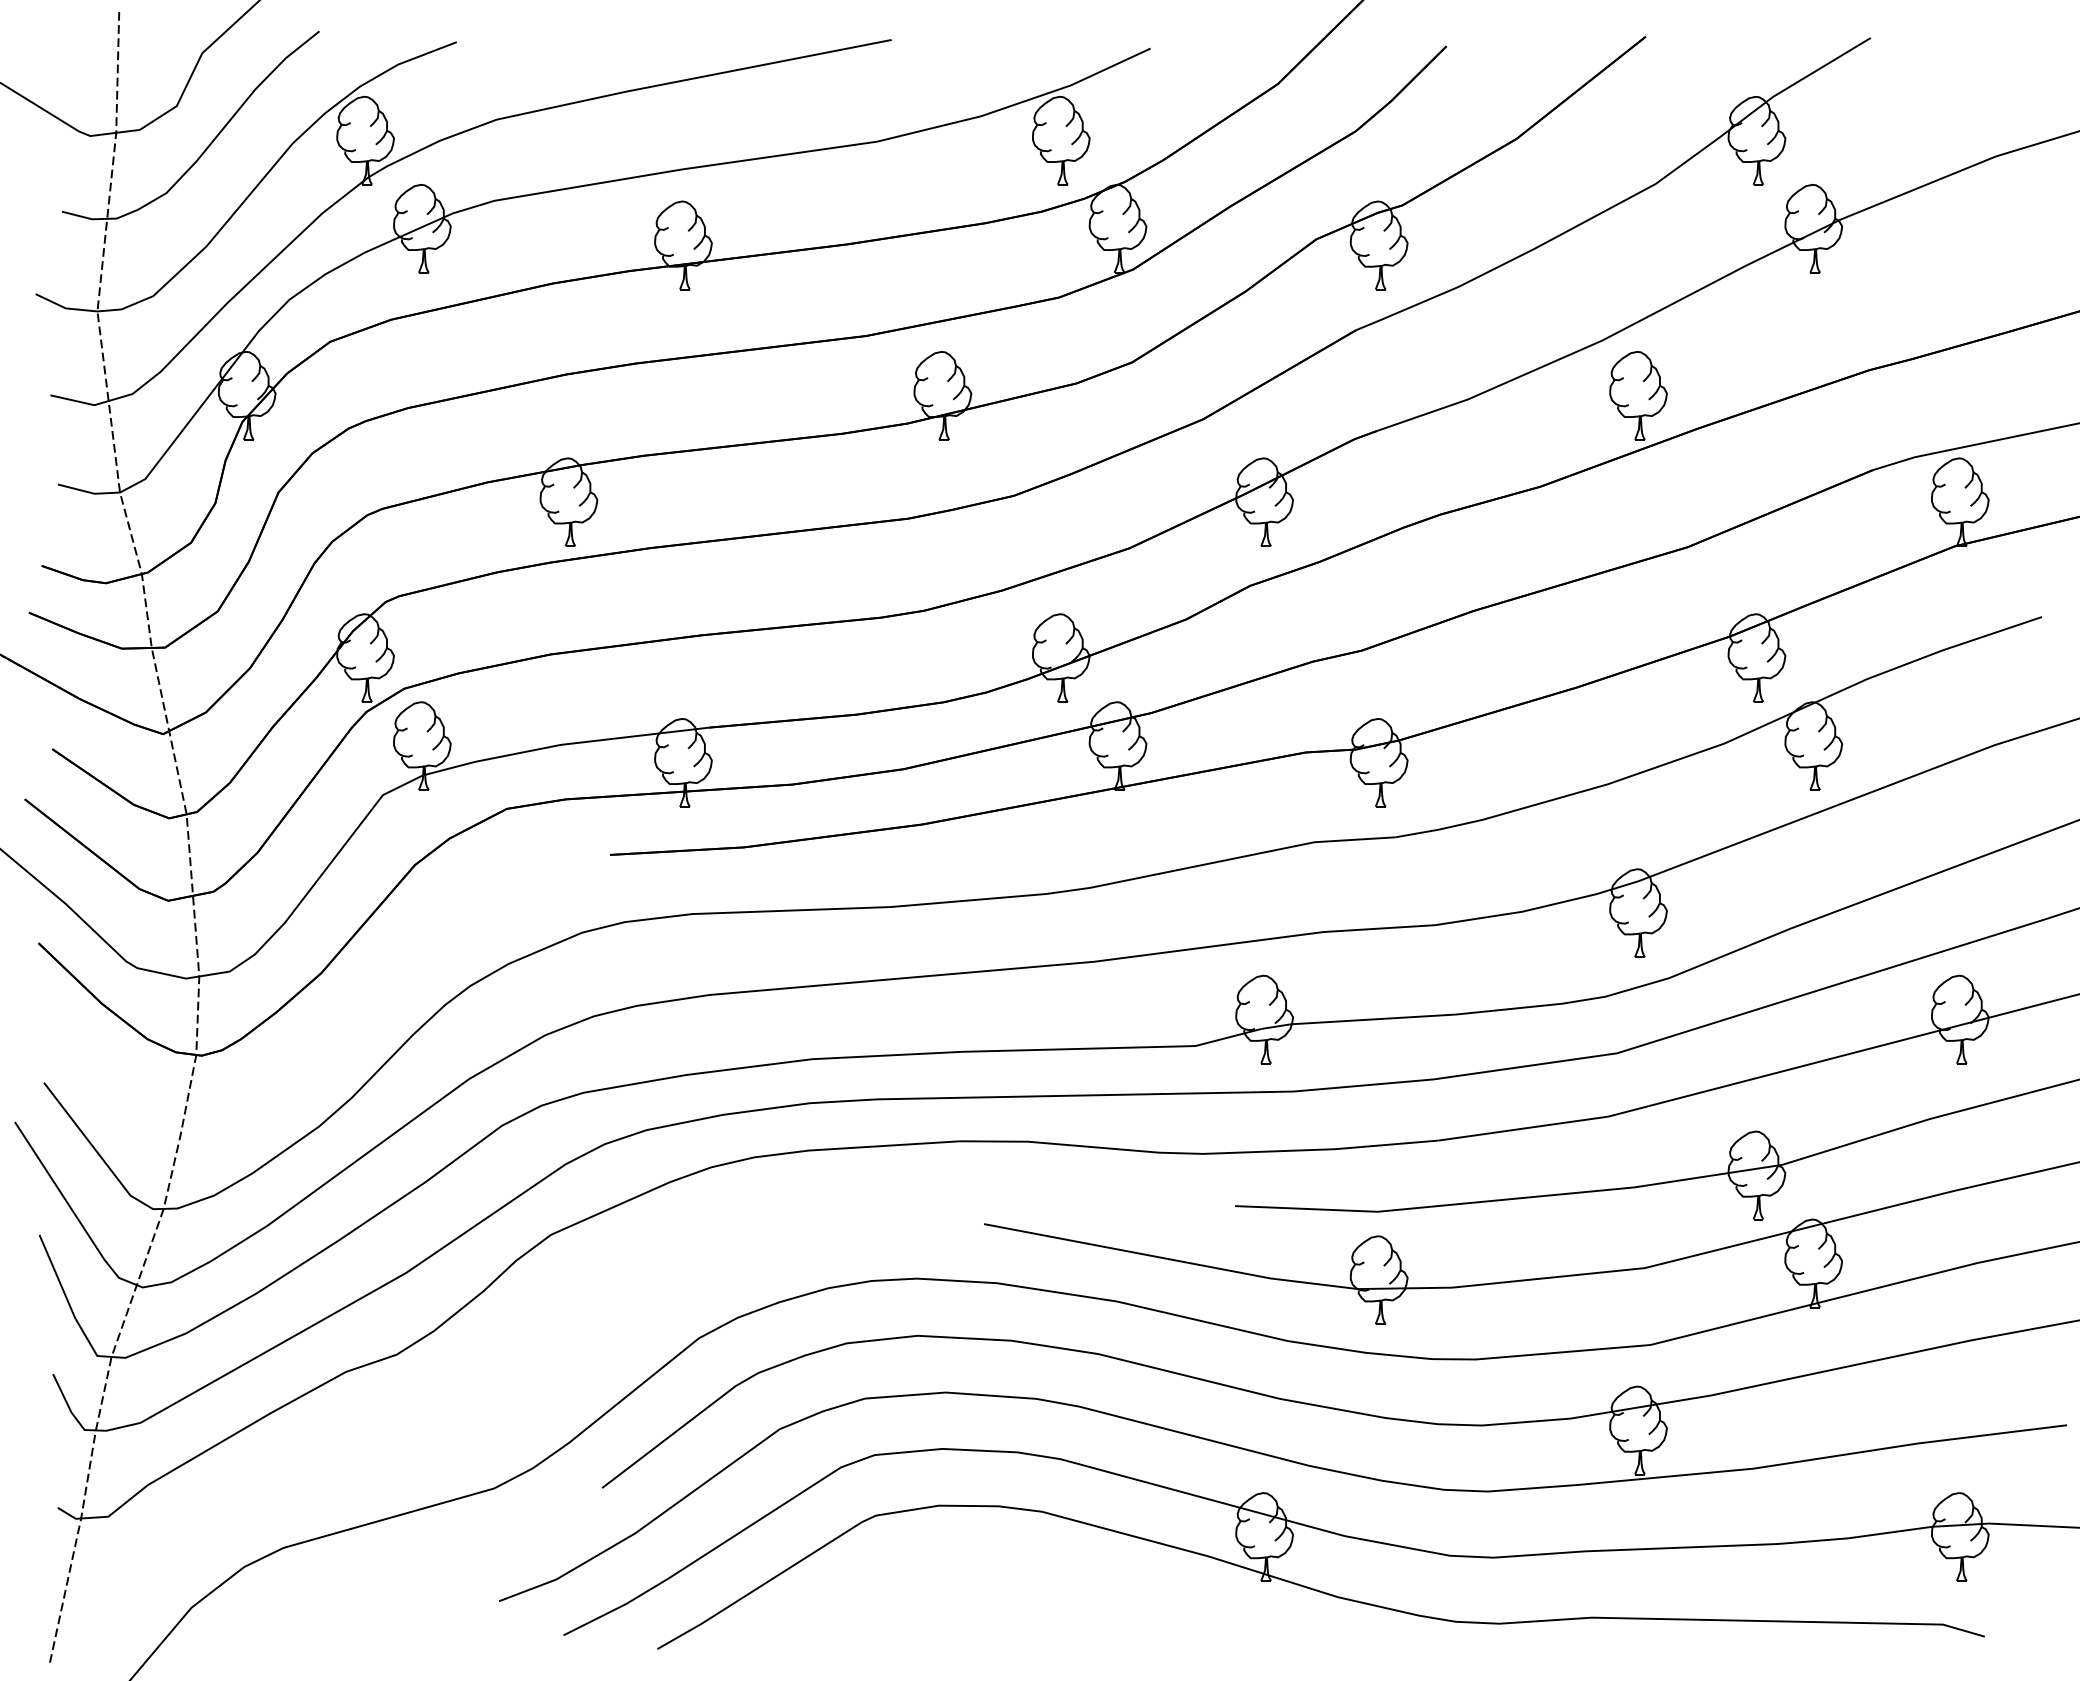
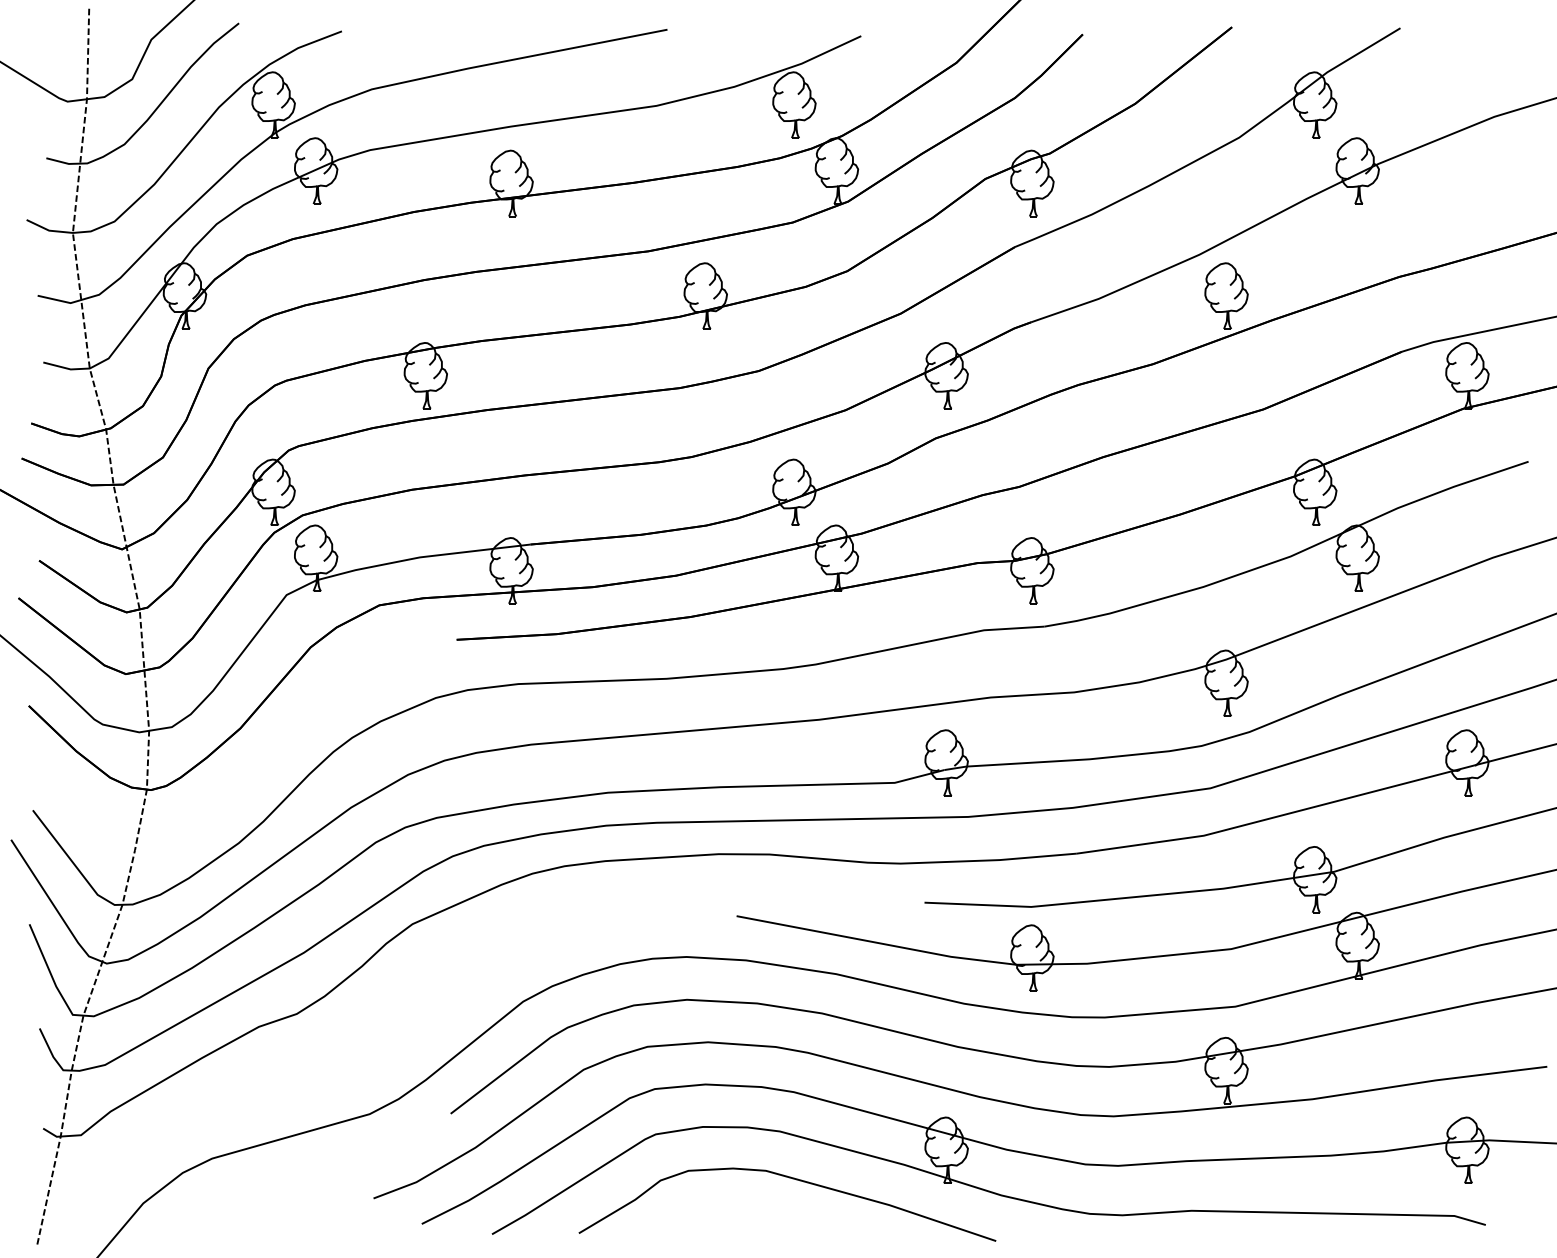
curve: (1062, 1576) -> (795, 1179), added

